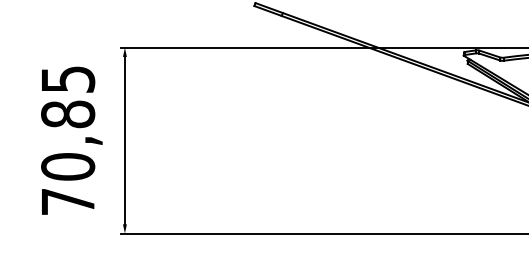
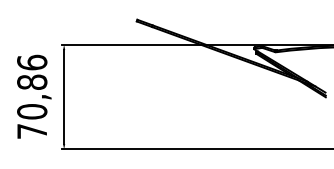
text: (68, 79) -> (32, 62), 70,85 -> 70,86

